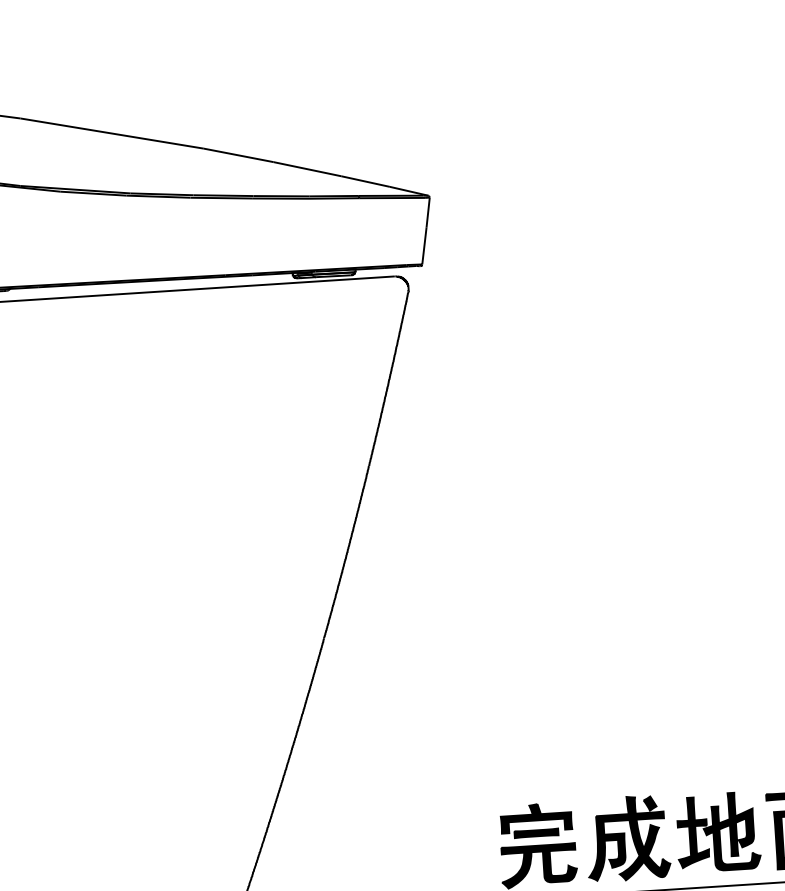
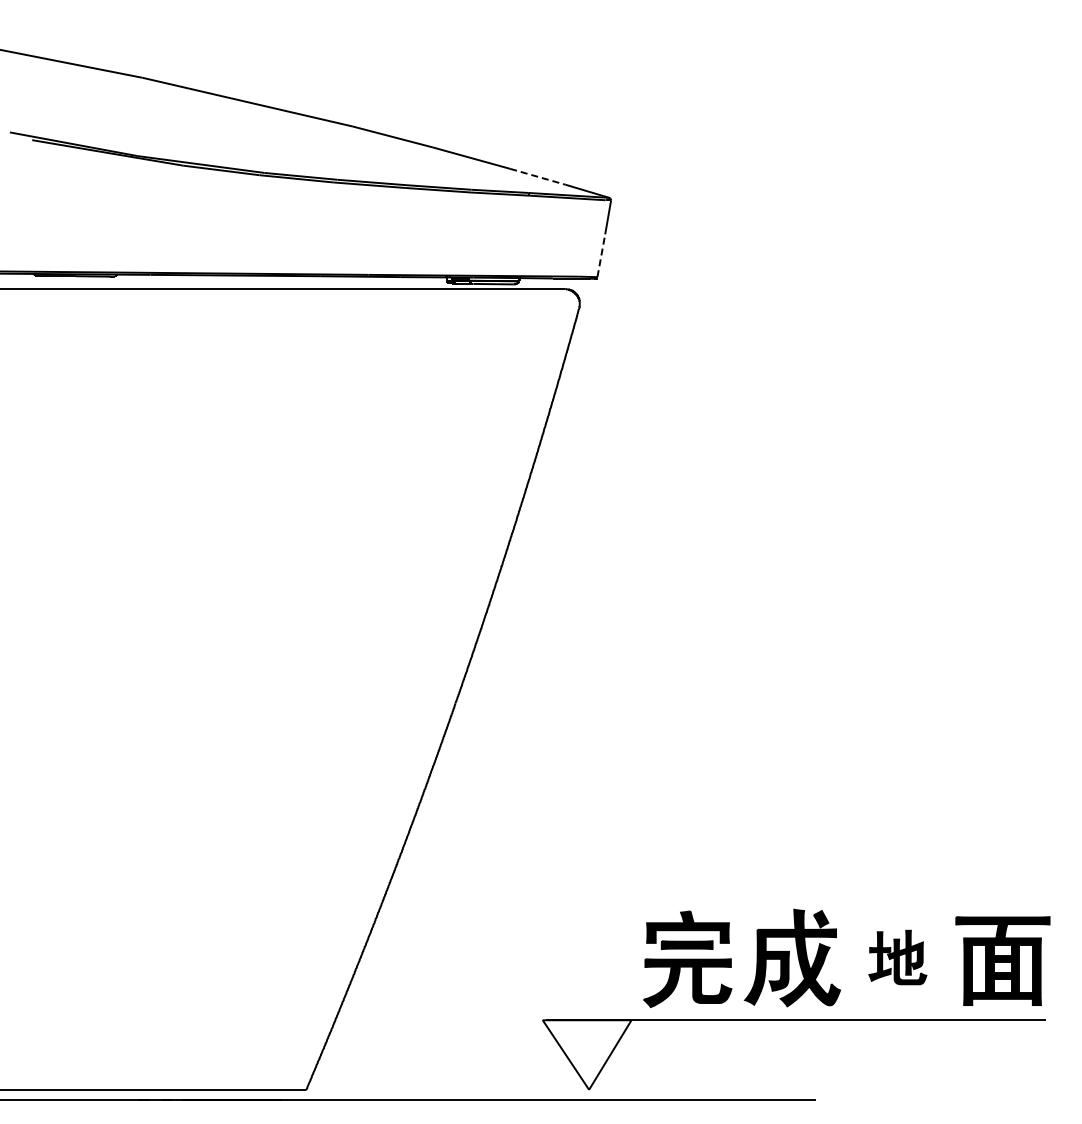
line: (365, 181) -> (537, 176), solid -> dashed
line: (424, 245) -> (601, 255), solid -> dashed
part: (717, 832) -> (897, 957), size x0.6

